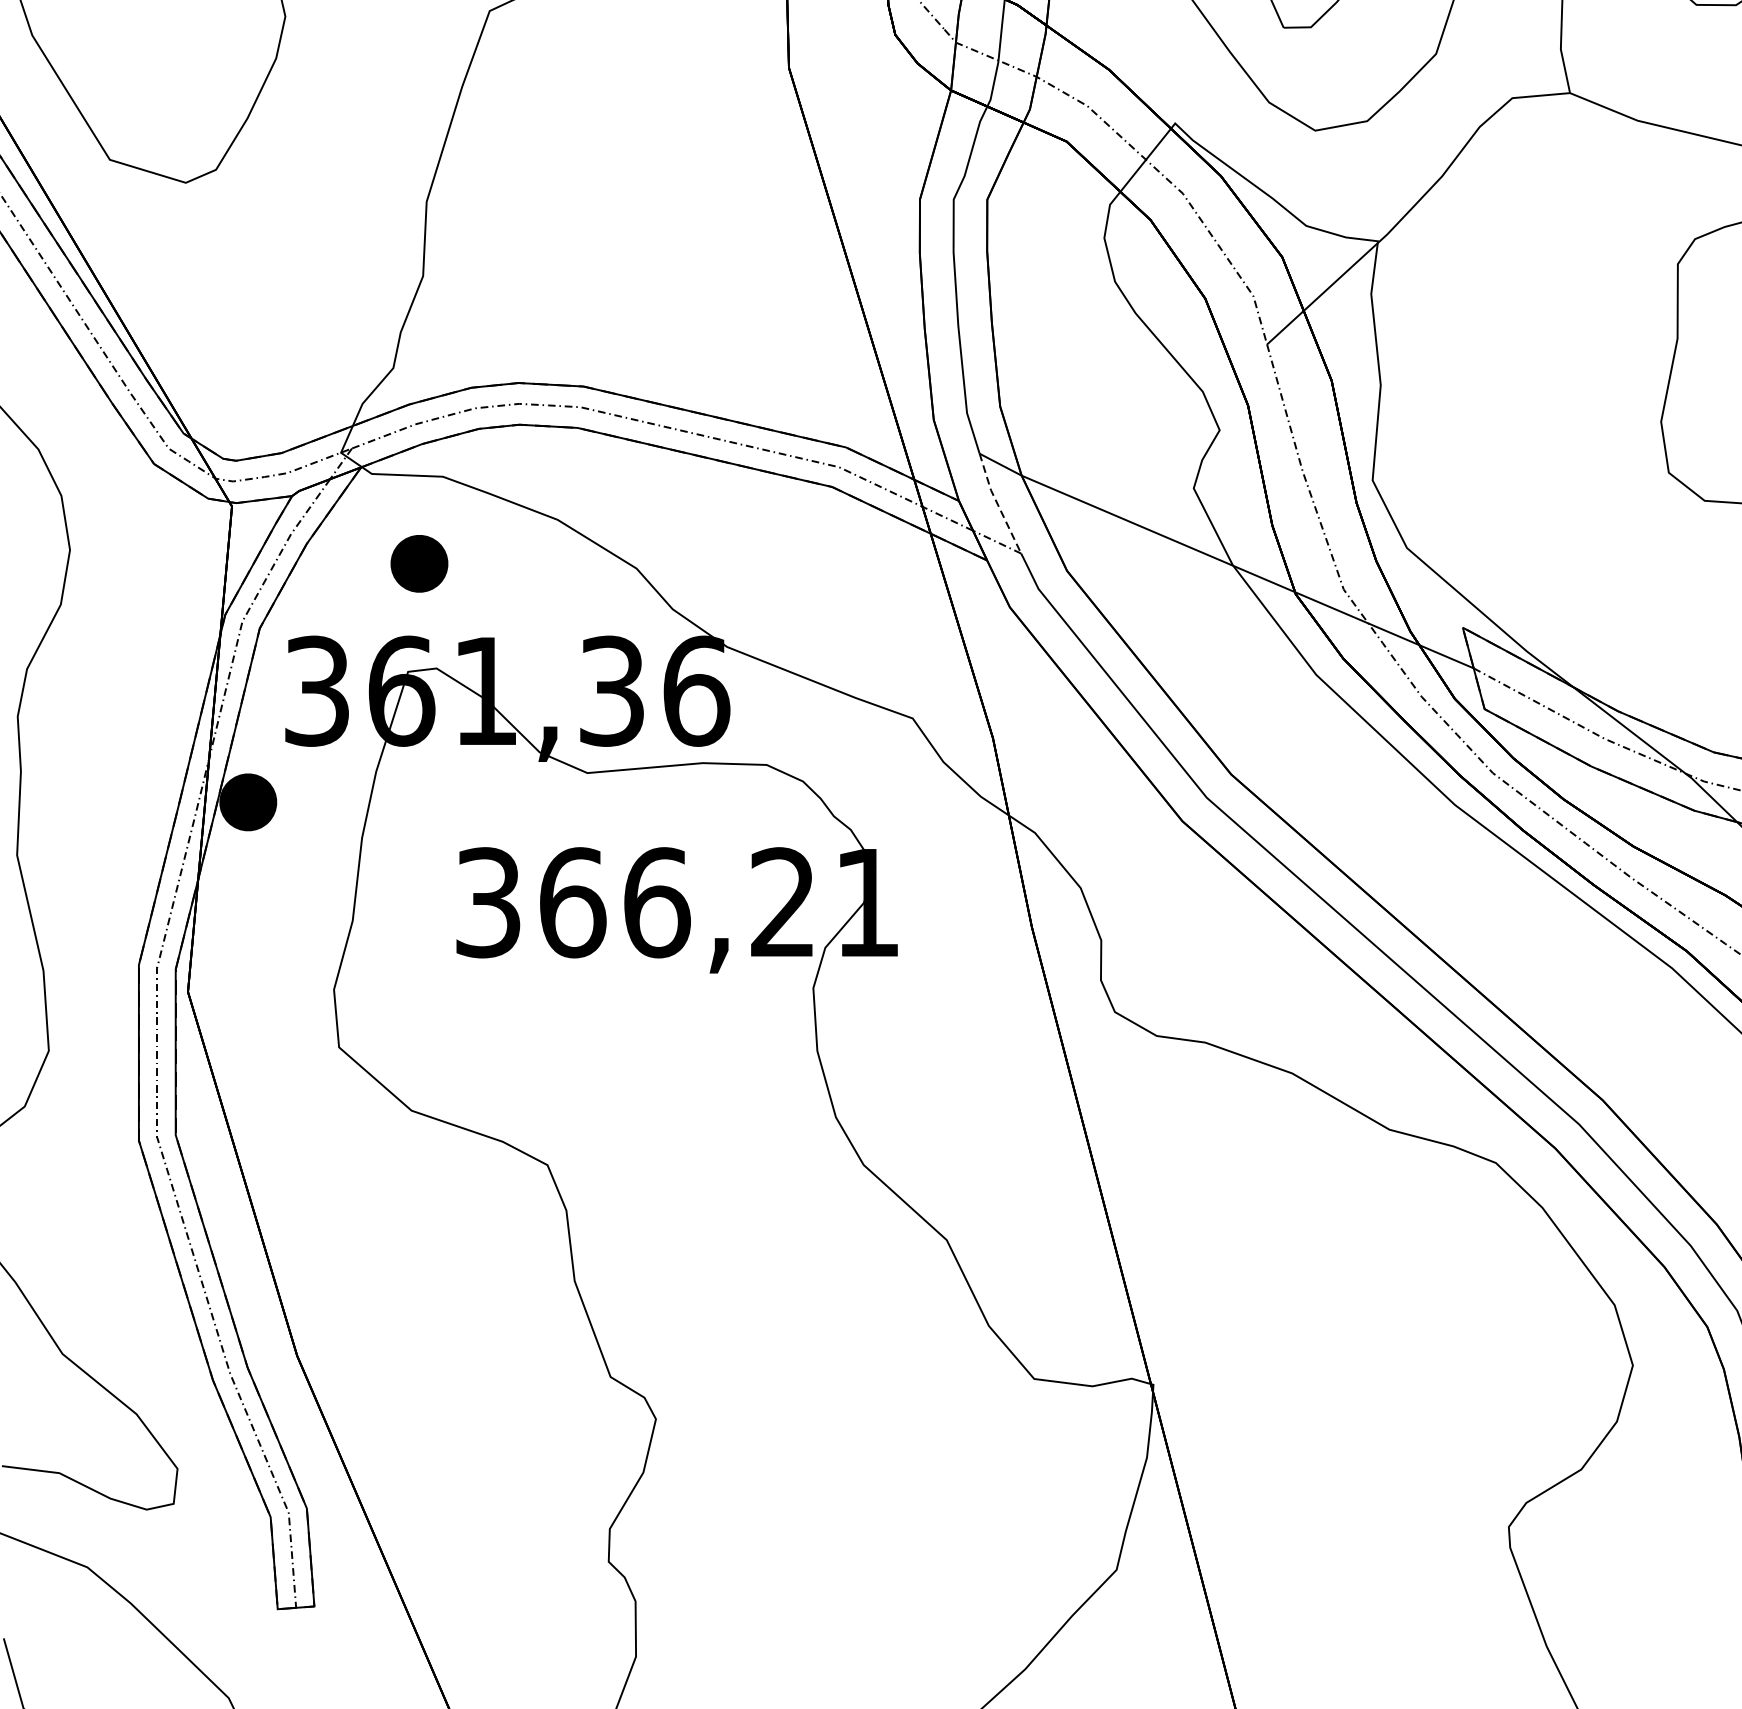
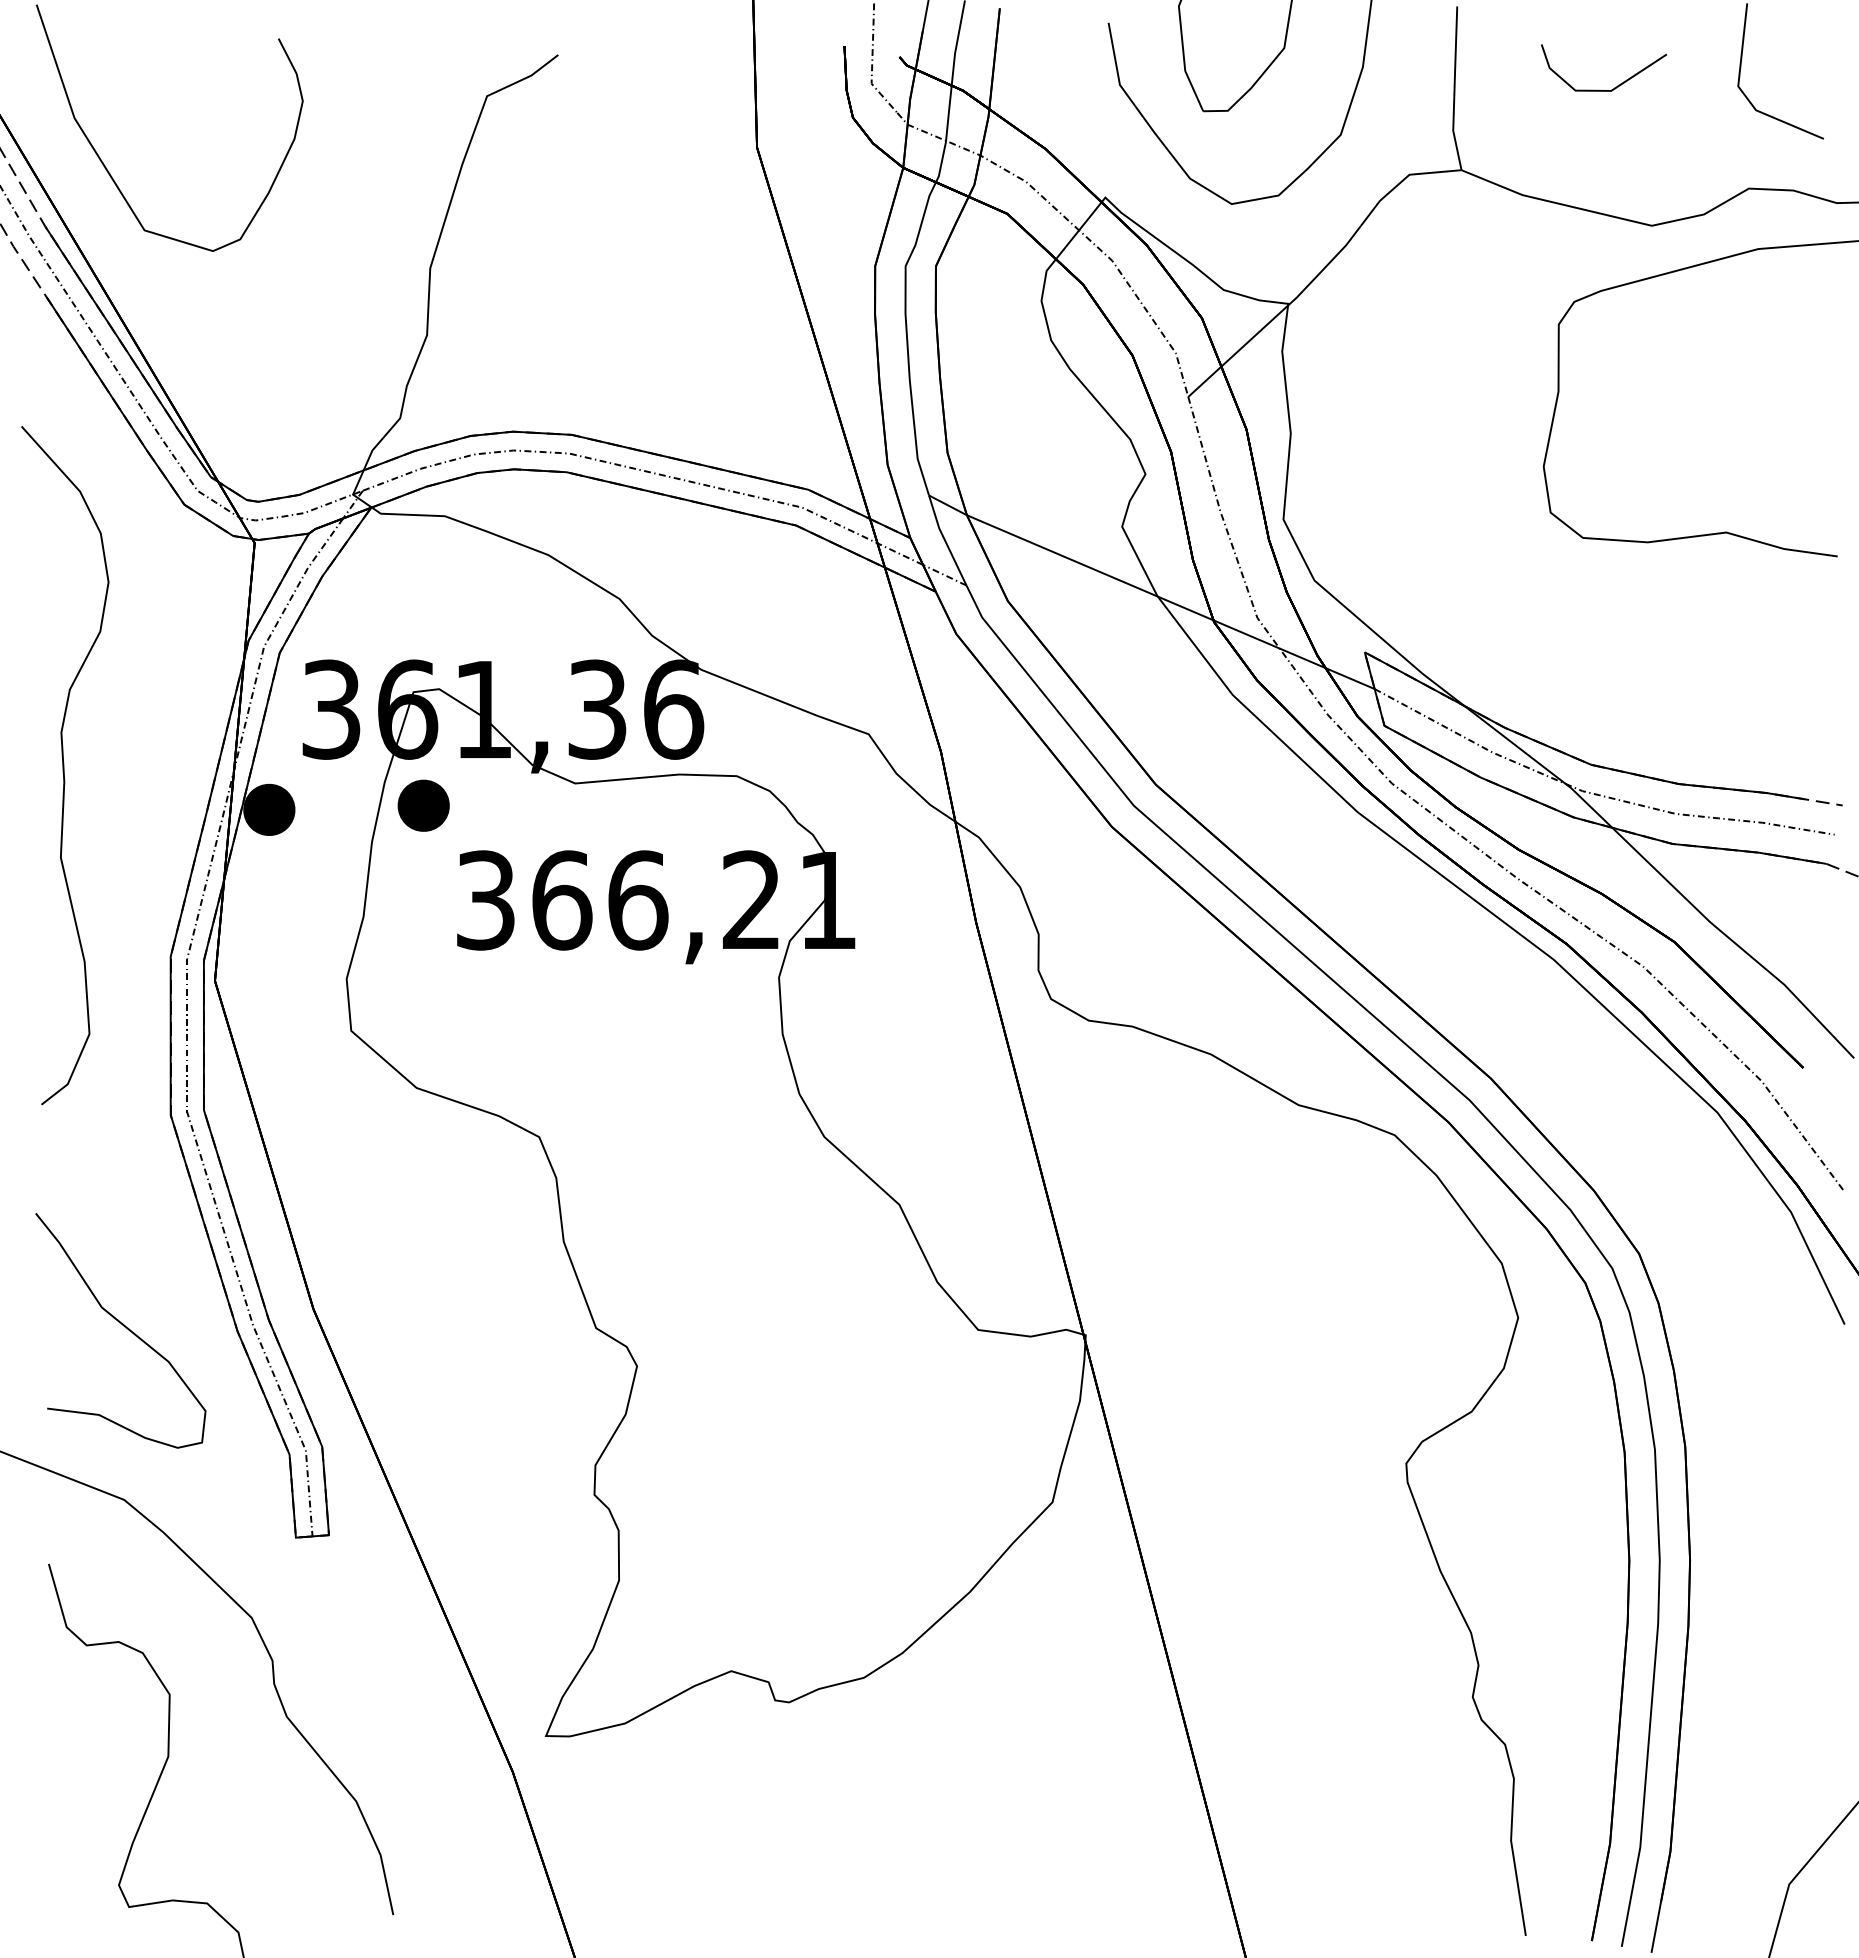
line: (997, 503) -> (945, 540), dashed -> solid
part: (419, 563) -> (423, 805), moved

